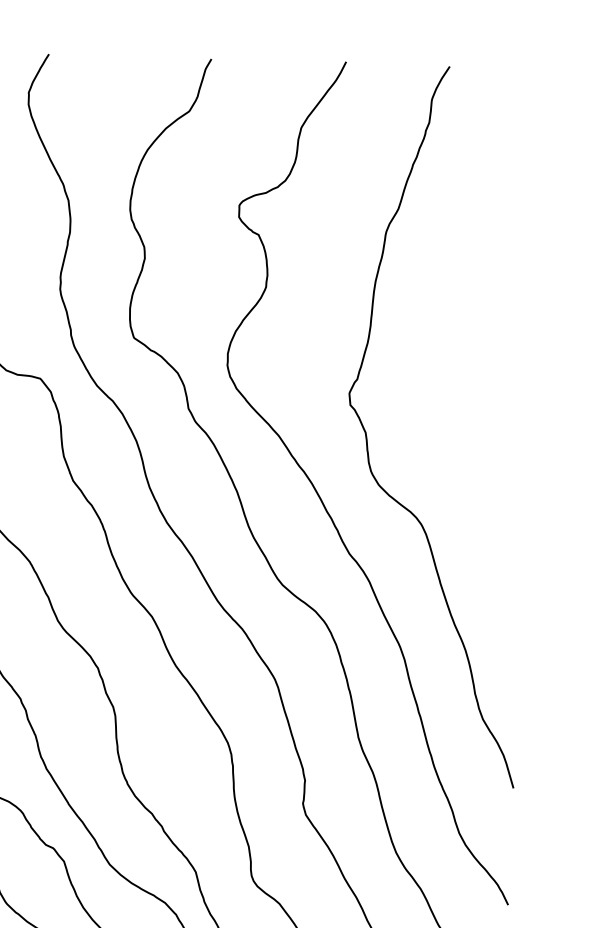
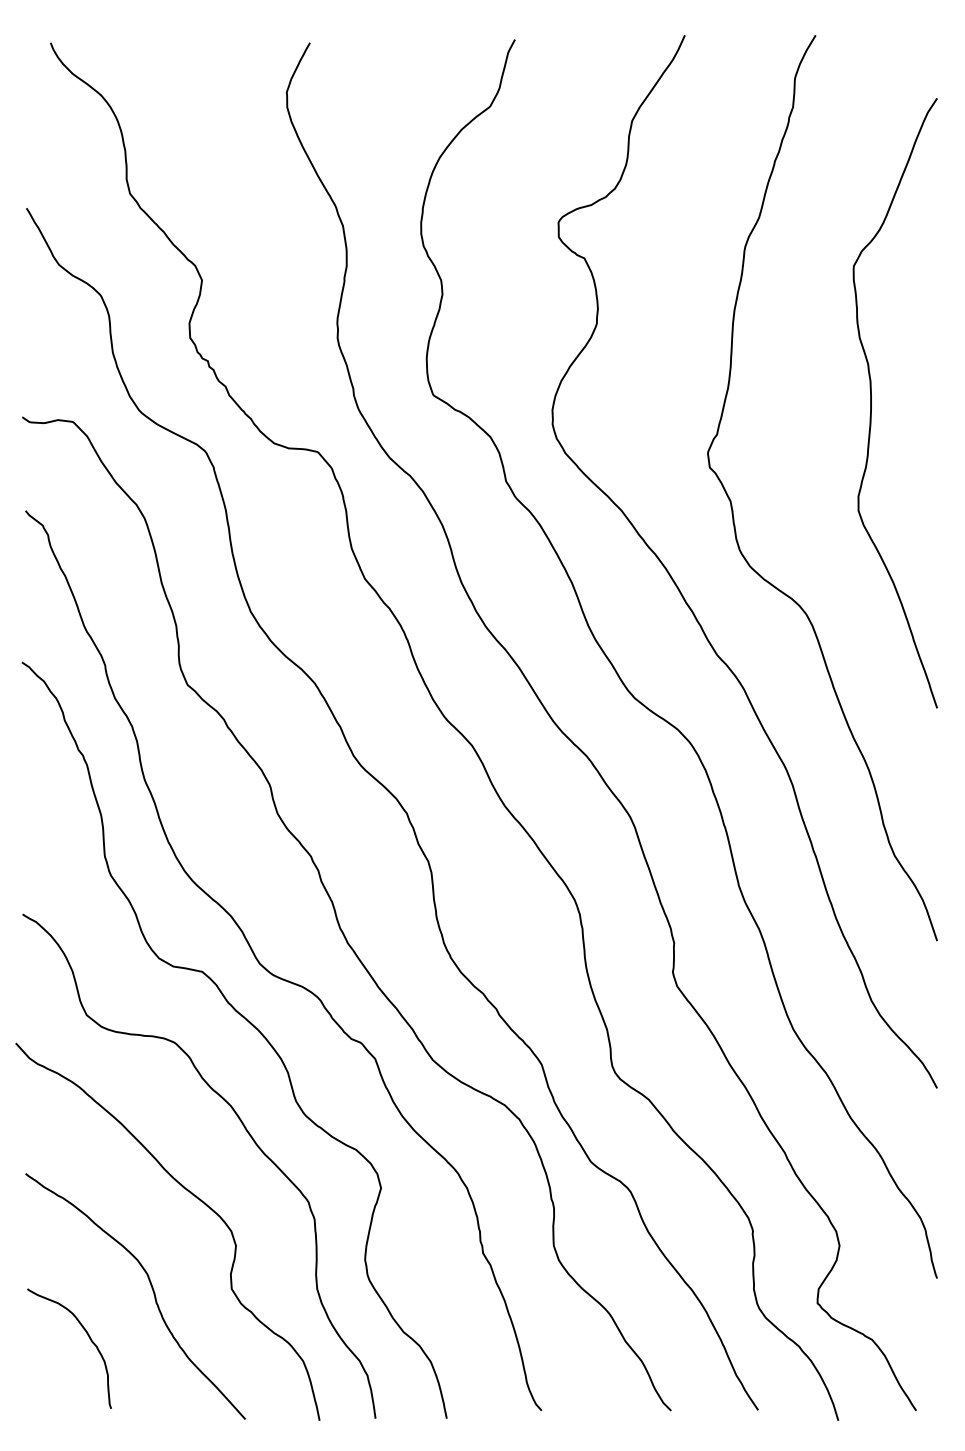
curve: (480, 360) -> (871, 403), added

